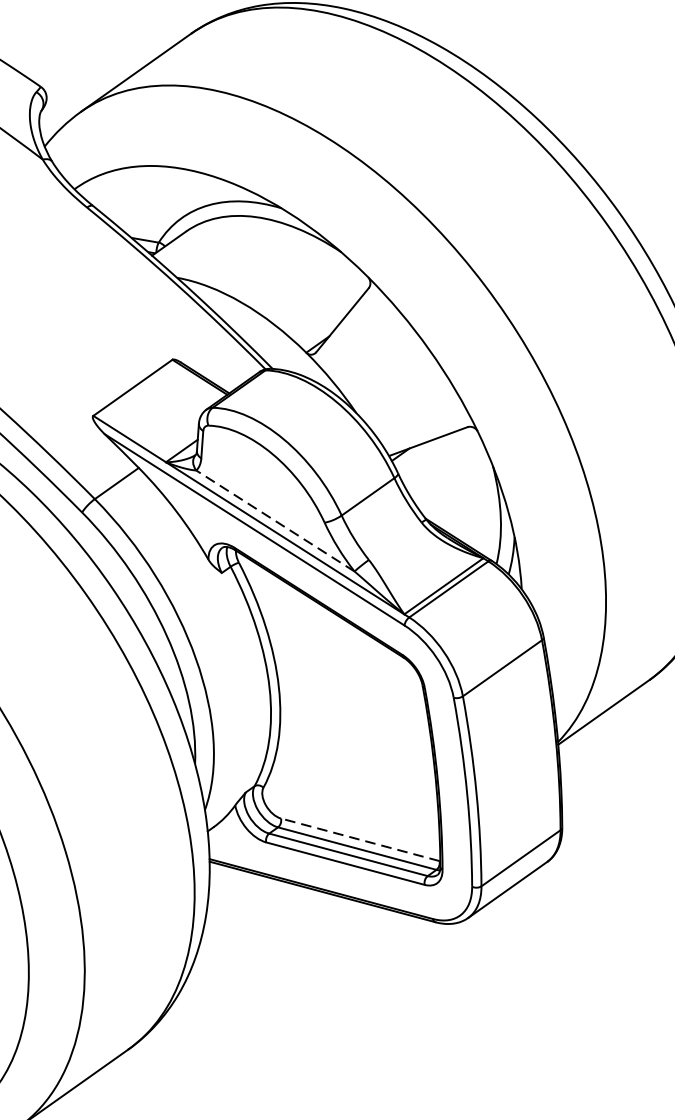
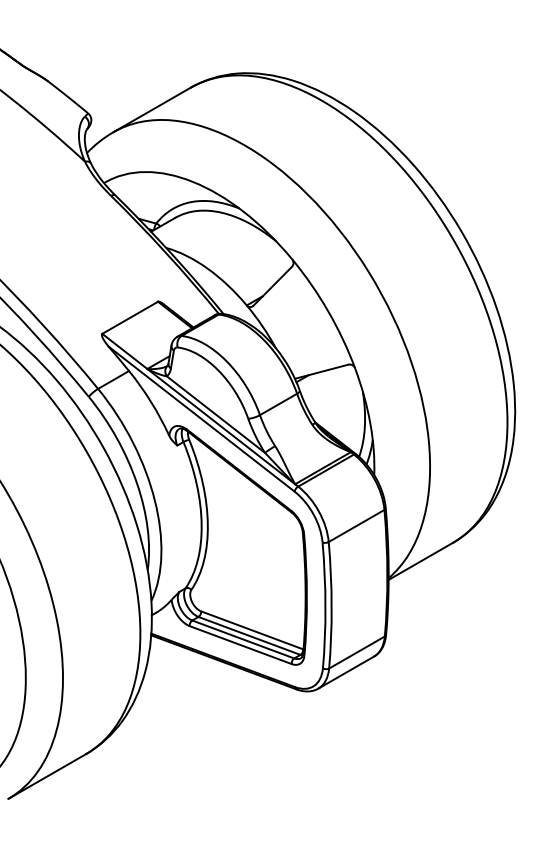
line: (274, 520) -> (215, 414), dashed -> solid
line: (359, 840) -> (251, 630), dashed -> solid

